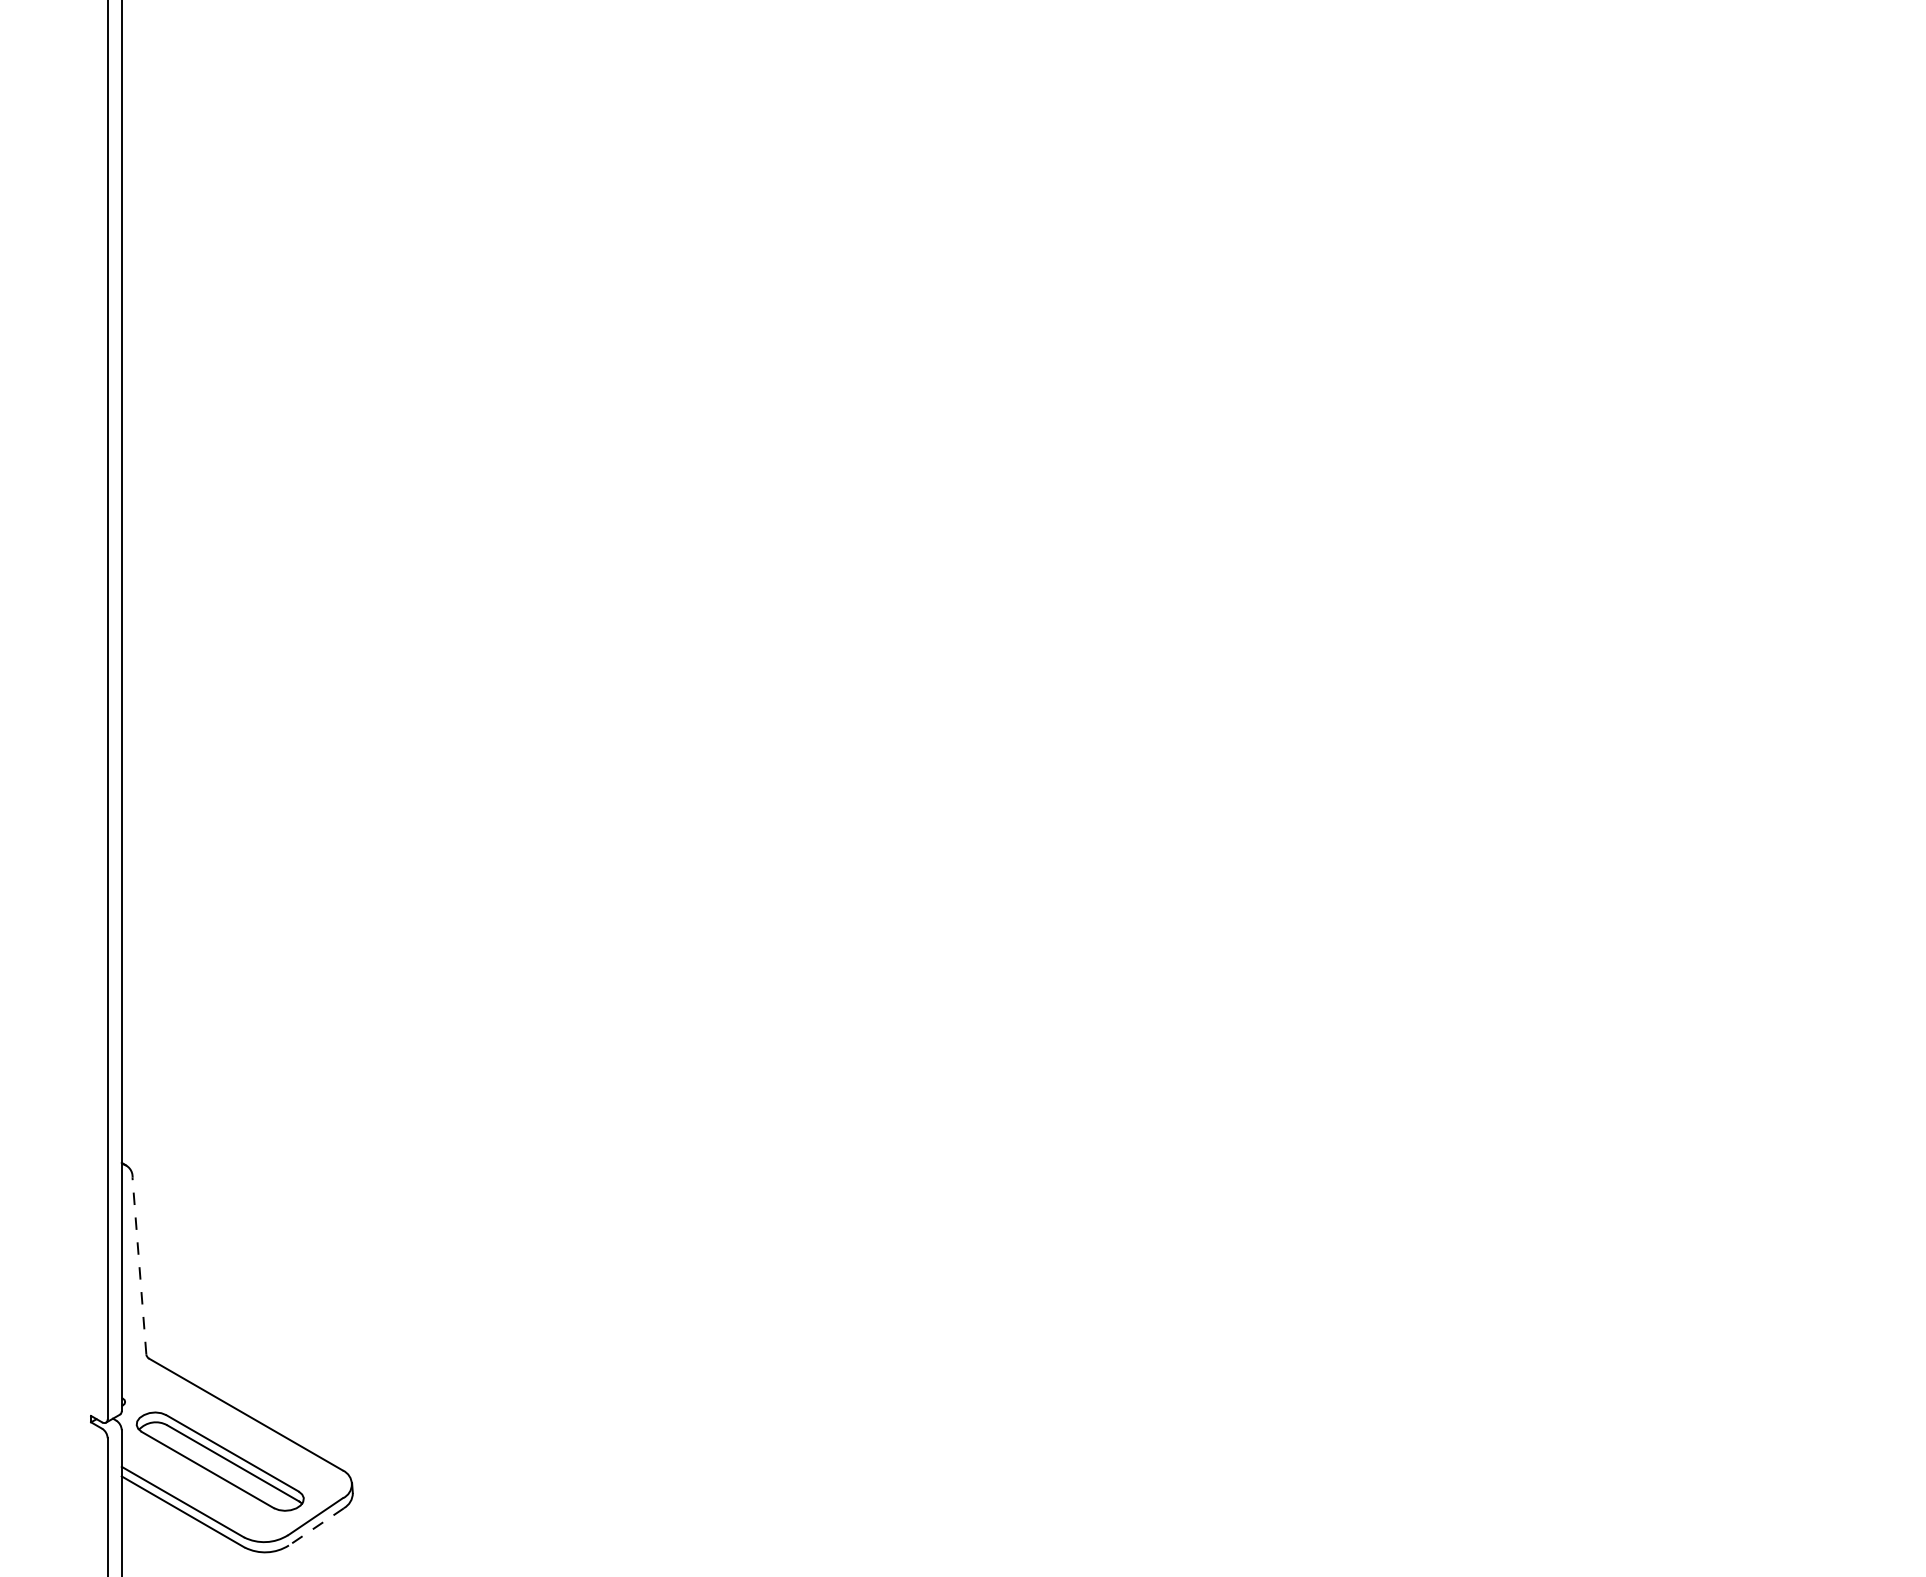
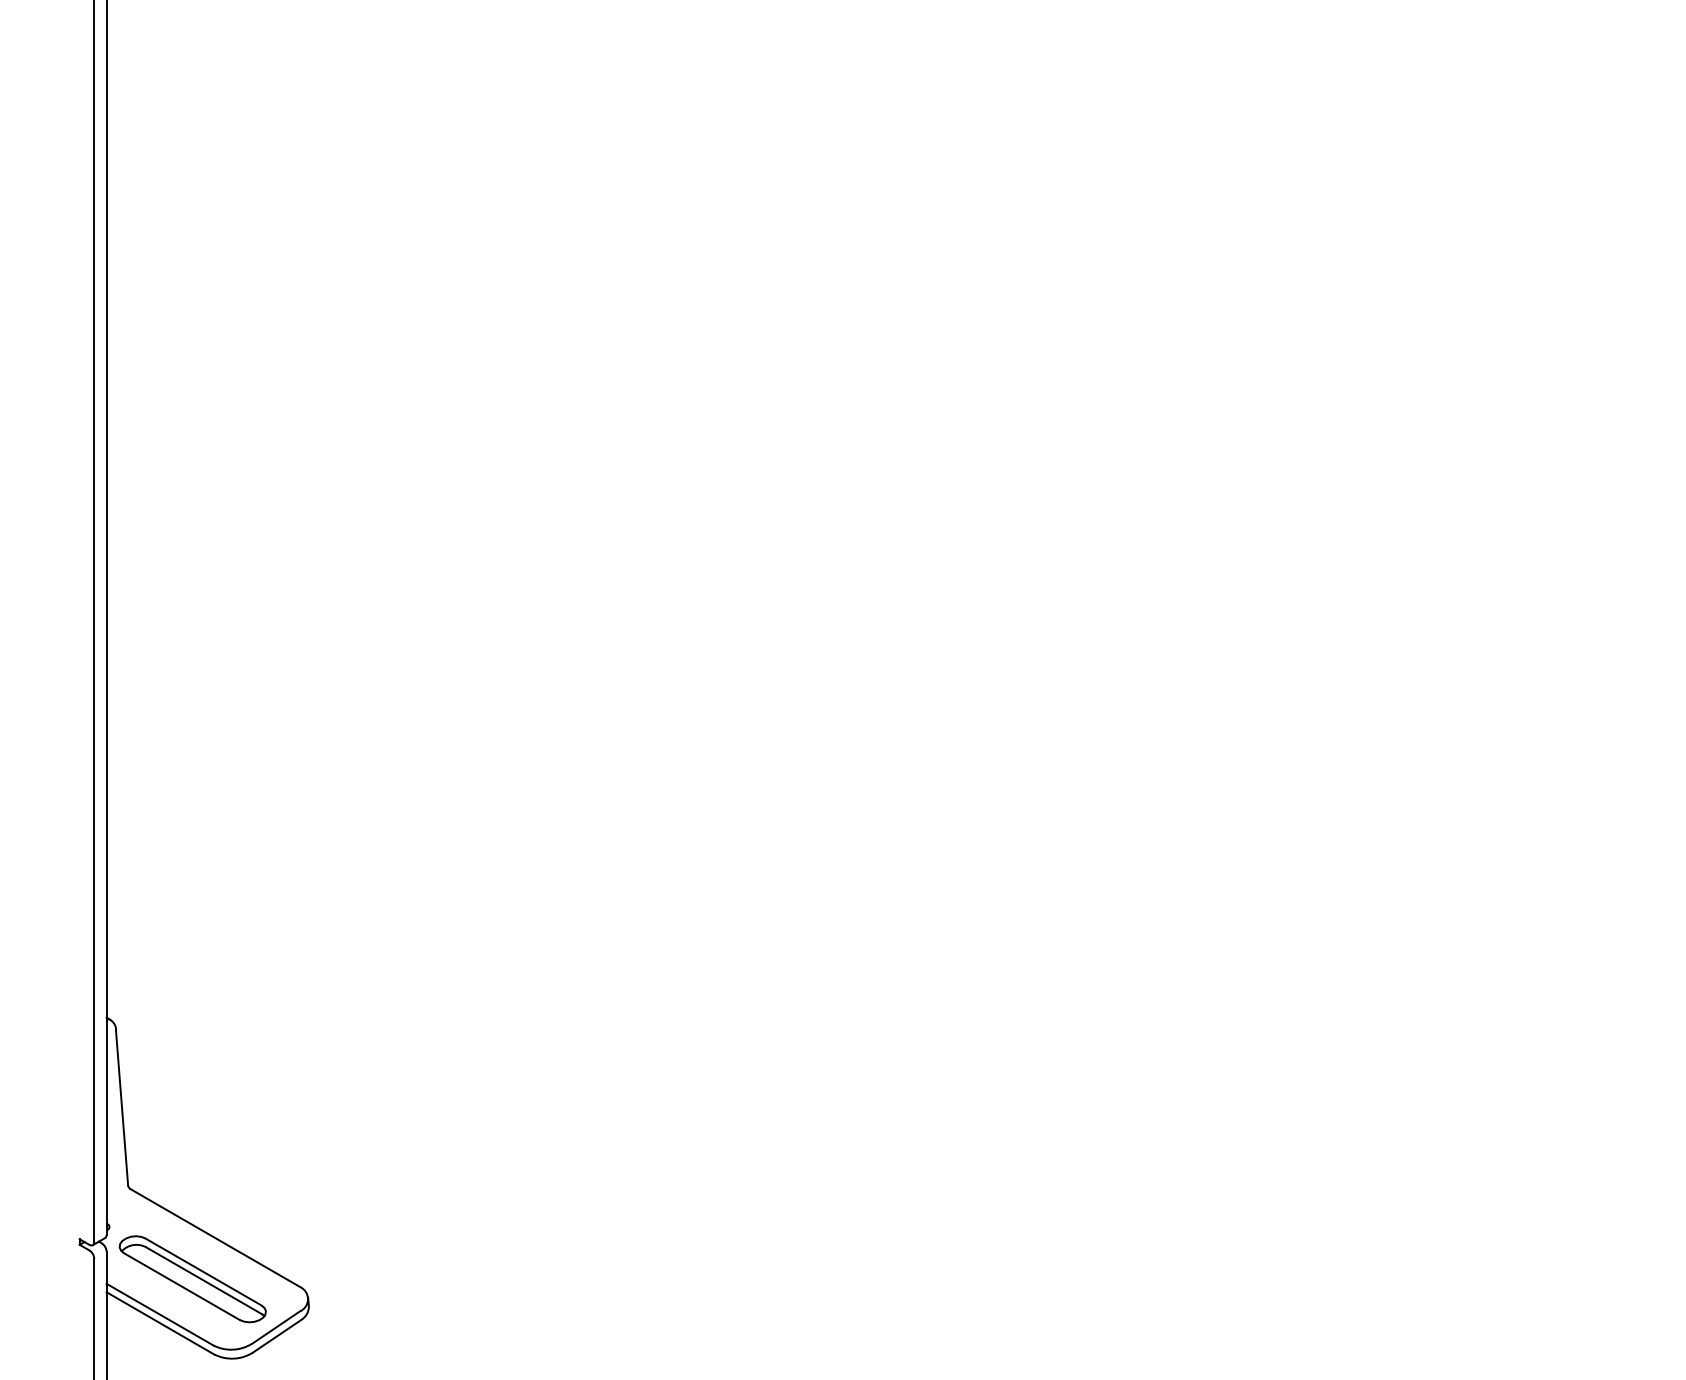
line: (139, 1265) -> (122, 1107), dashed -> solid
line: (315, 1527) -> (276, 1336), dashed -> solid

